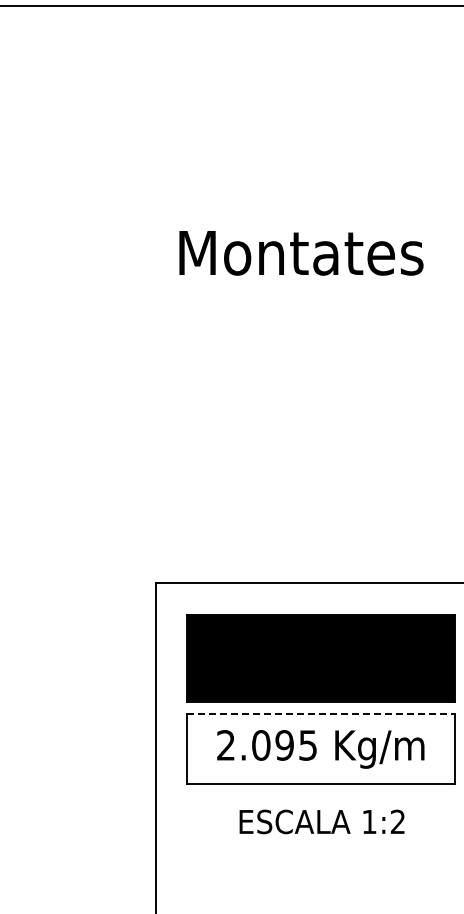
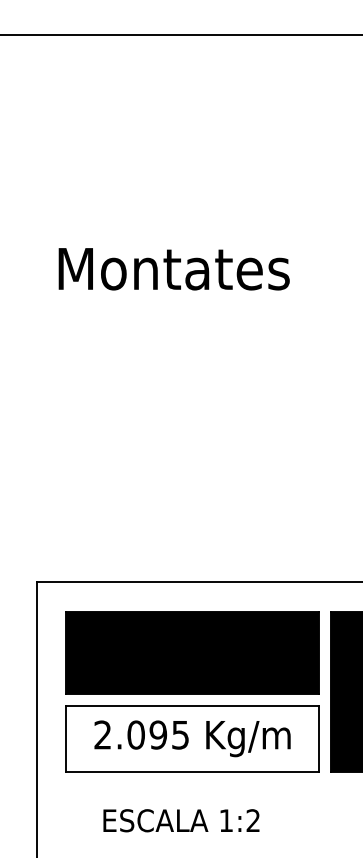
line: (321, 714) -> (193, 705), dashed -> solid
text: (321, 821) -> (180, 820), moved

